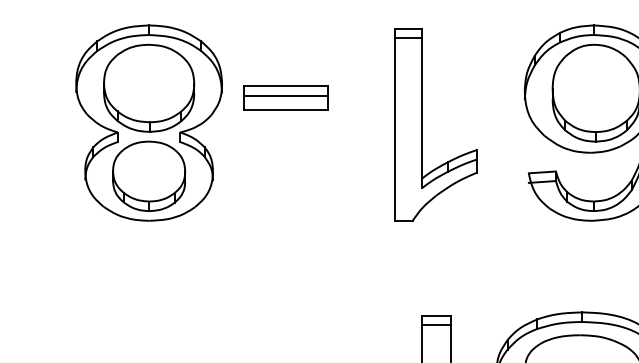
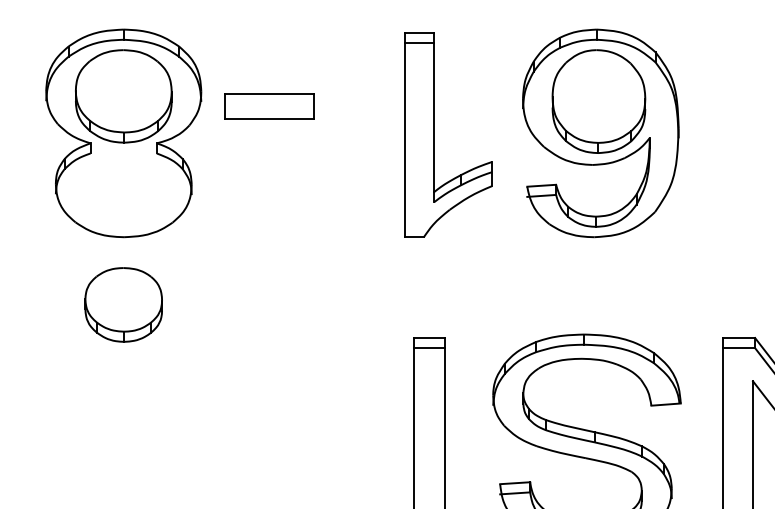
line: (285, 95) -> (268, 104), removed
part: (422, 124) -> (434, 134), moved
part: (148, 175) -> (123, 304), moved

